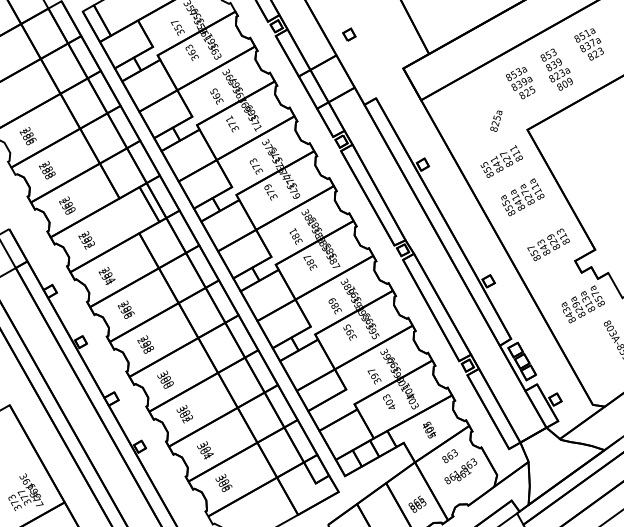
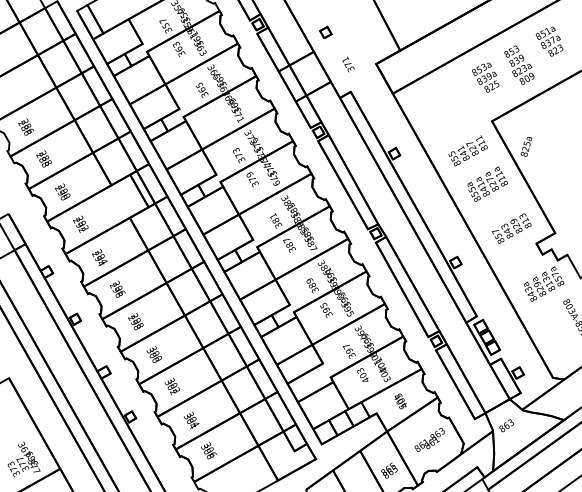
text: (496, 120) -> (526, 146), moved
text: (232, 123) -> (348, 64), moved
text: (449, 456) -> (506, 426), moved

